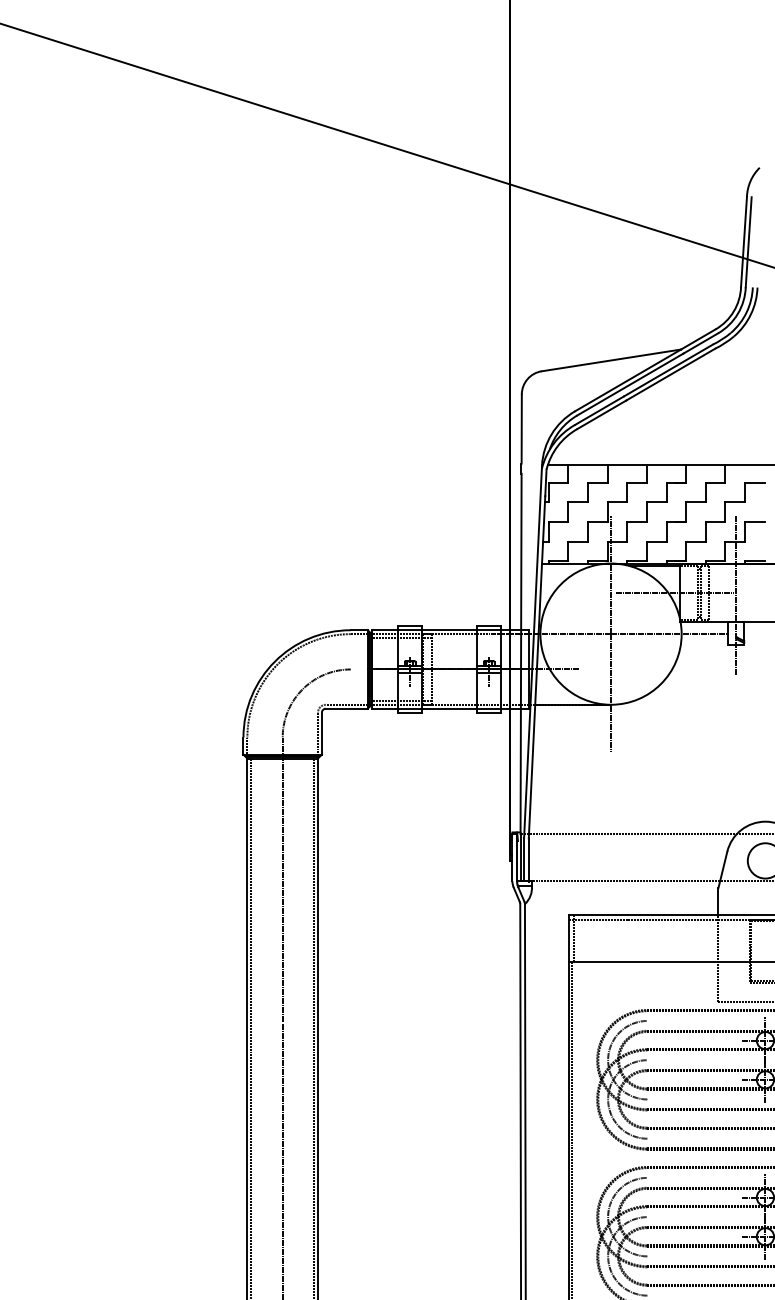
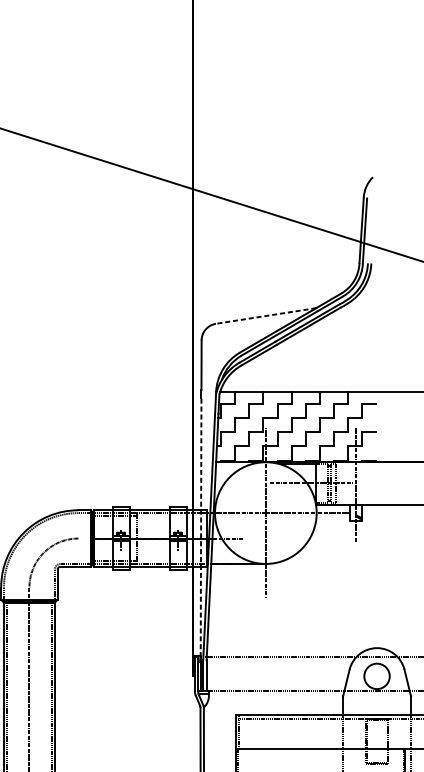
line: (611, 360) -> (266, 316), solid -> dashed
line: (521, 653) -> (201, 527), solid -> dashed

